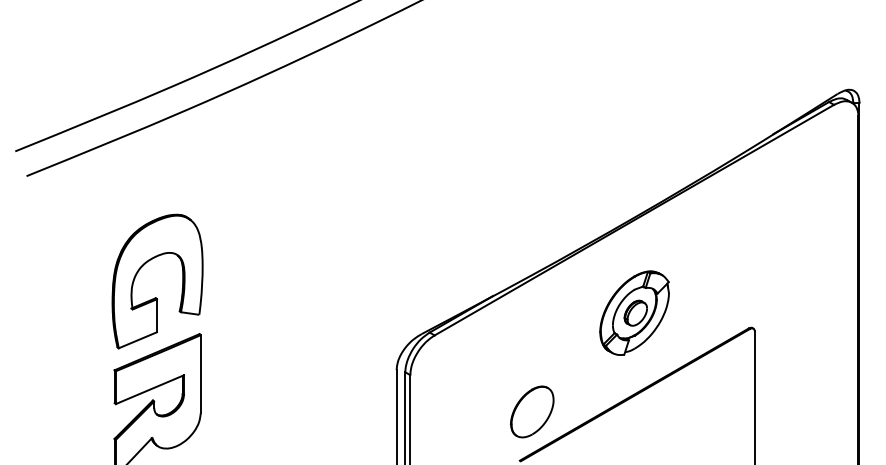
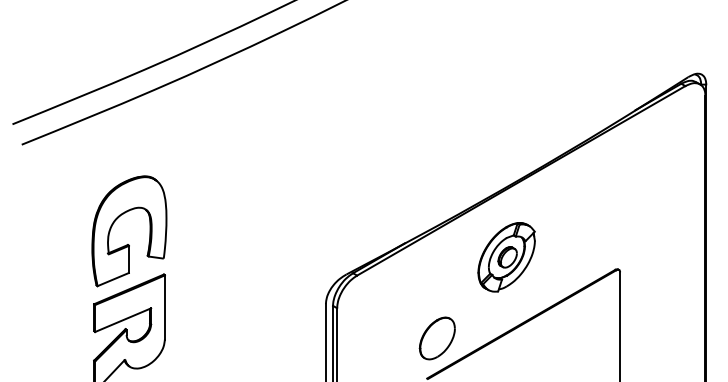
part: (634, 312) -> (506, 256), moved

